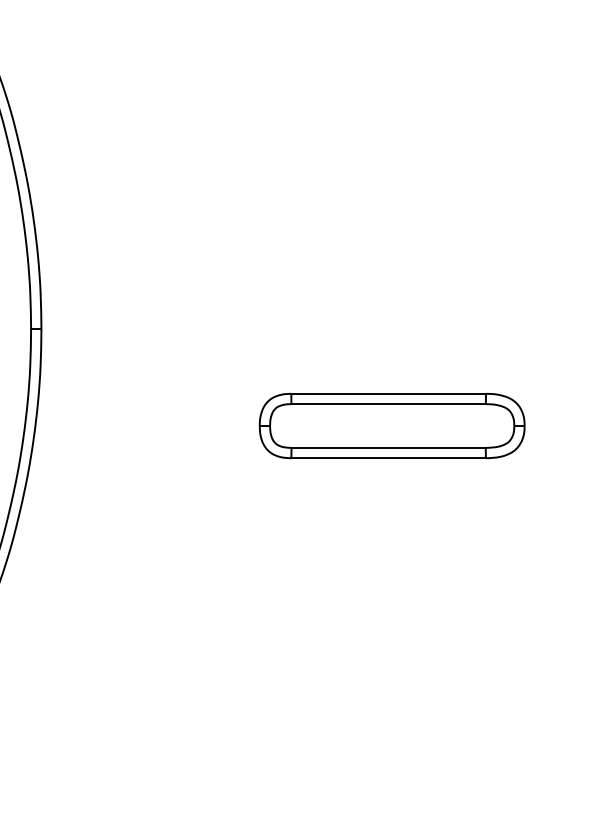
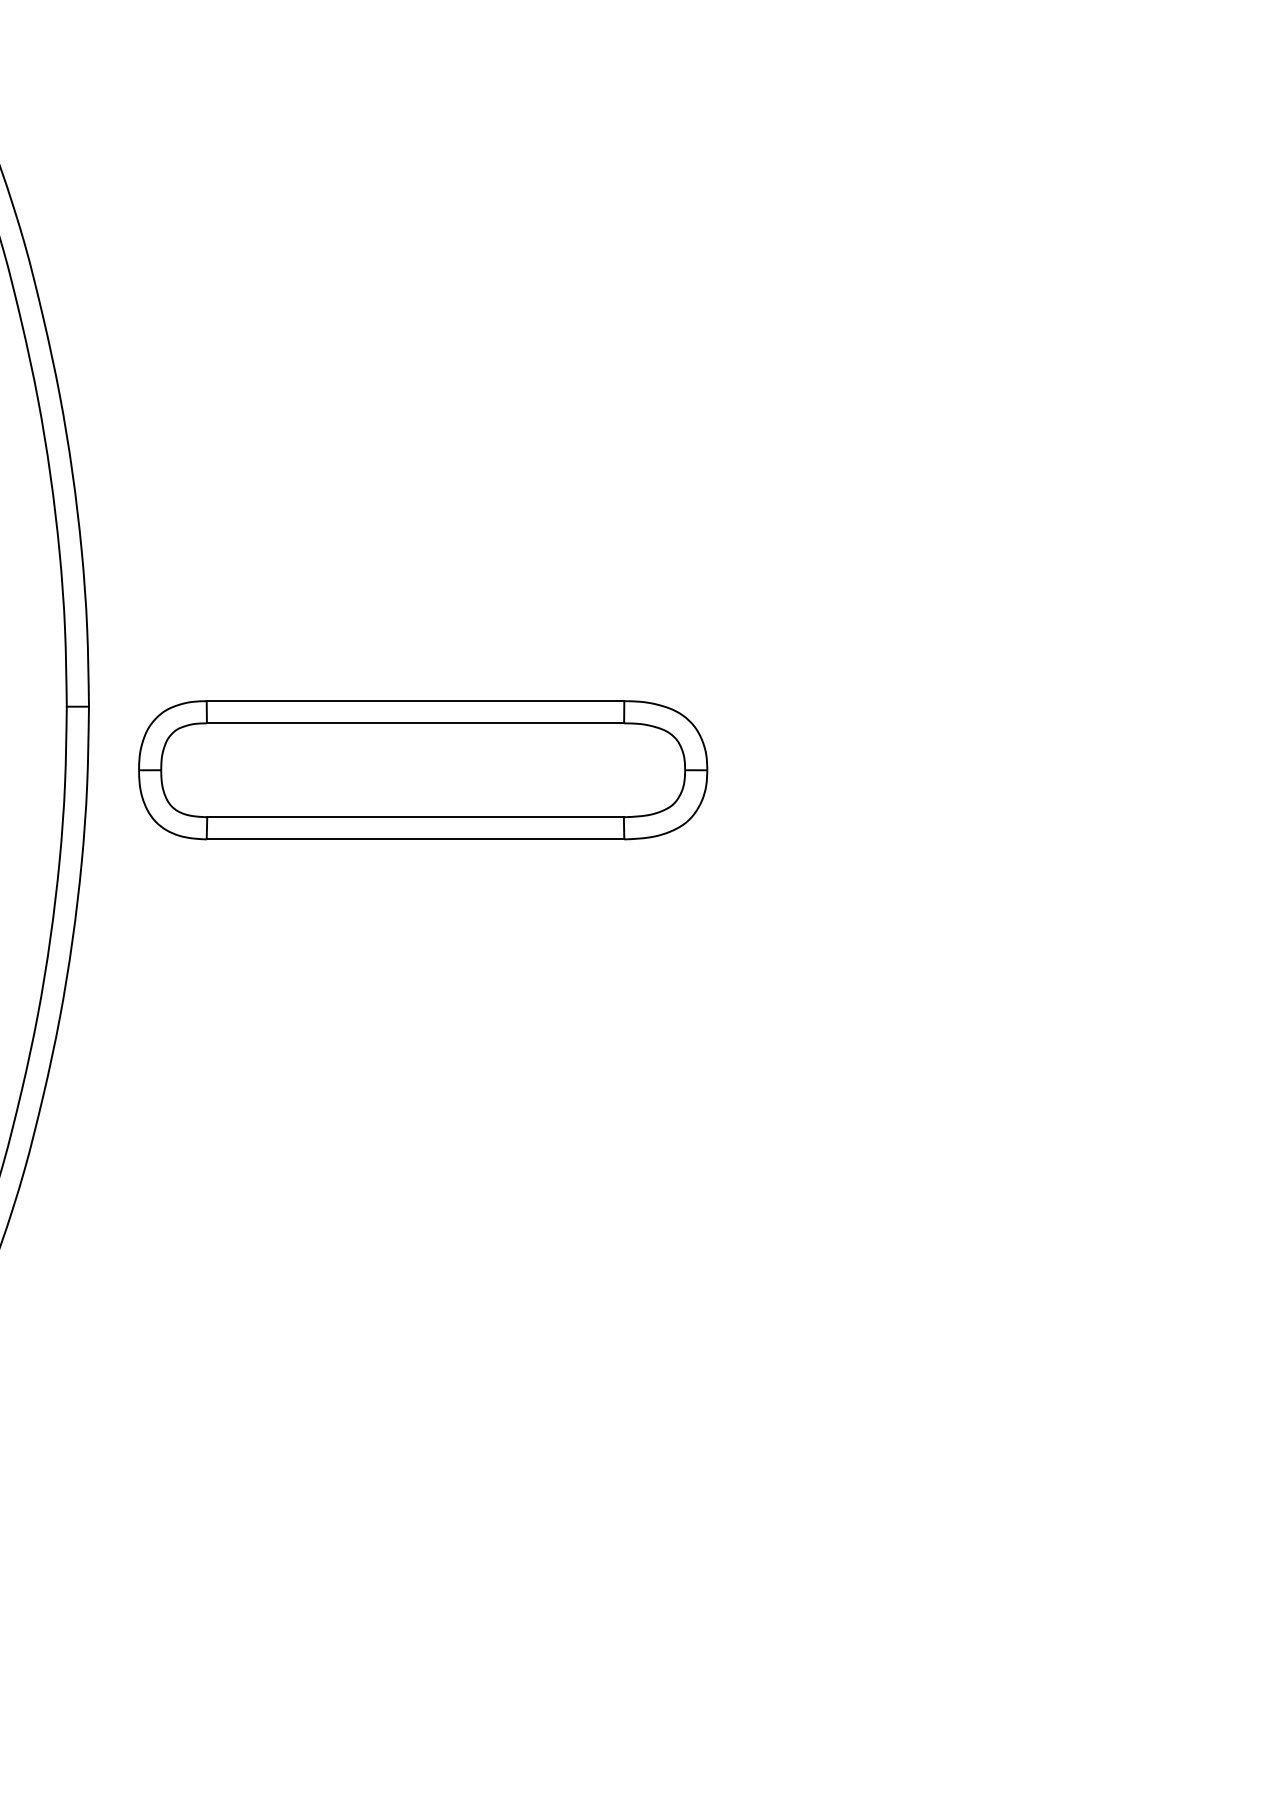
part: (391, 425) -> (421, 769), moved

